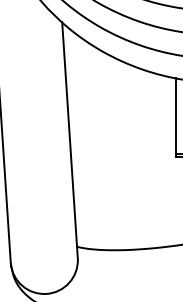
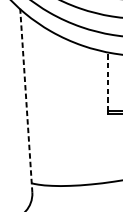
line: (175, 115) -> (108, 81), solid -> dashed
line: (70, 140) -> (26, 100), solid -> dashed

